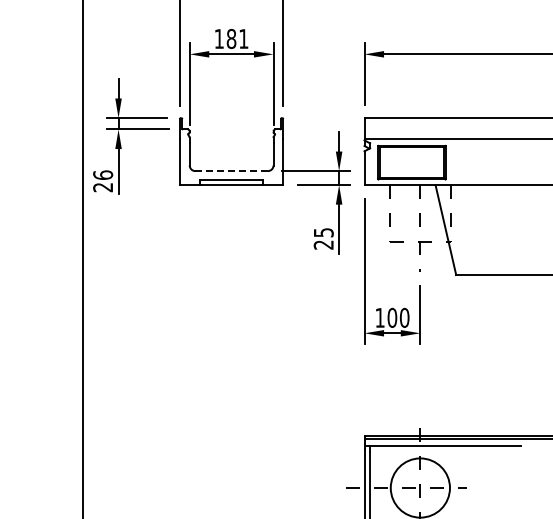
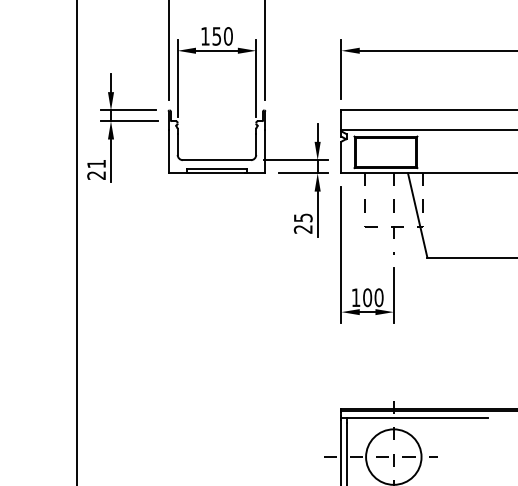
text: (237, 38) -> (222, 35), 181 -> 150
line: (232, 171) -> (217, 160), dashed -> solid
text: (103, 174) -> (96, 163), 26 -> 21

